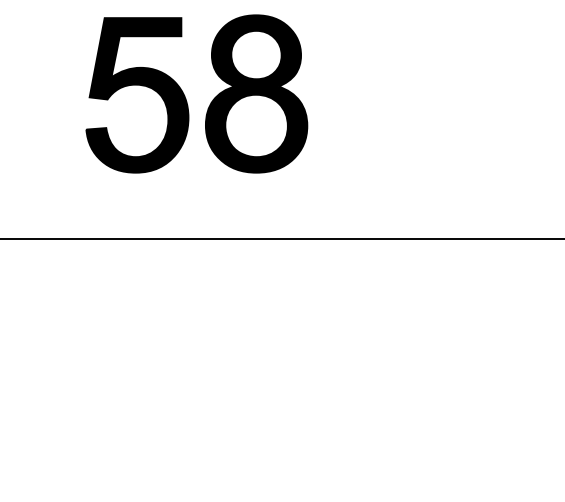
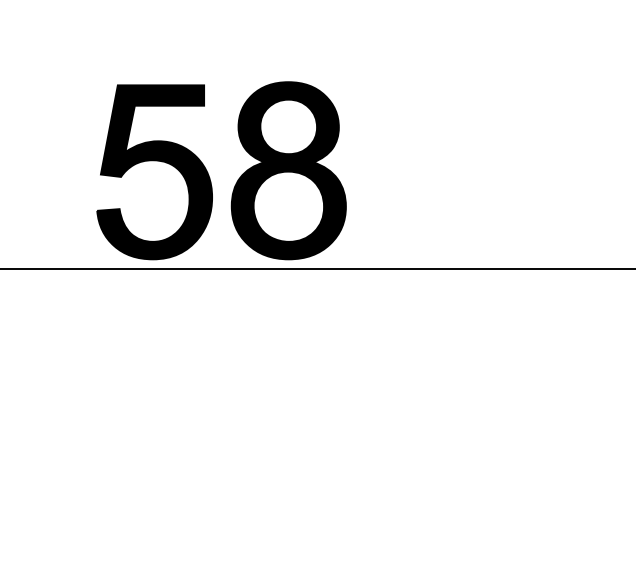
part: (186, 98) -> (209, 175), moved

